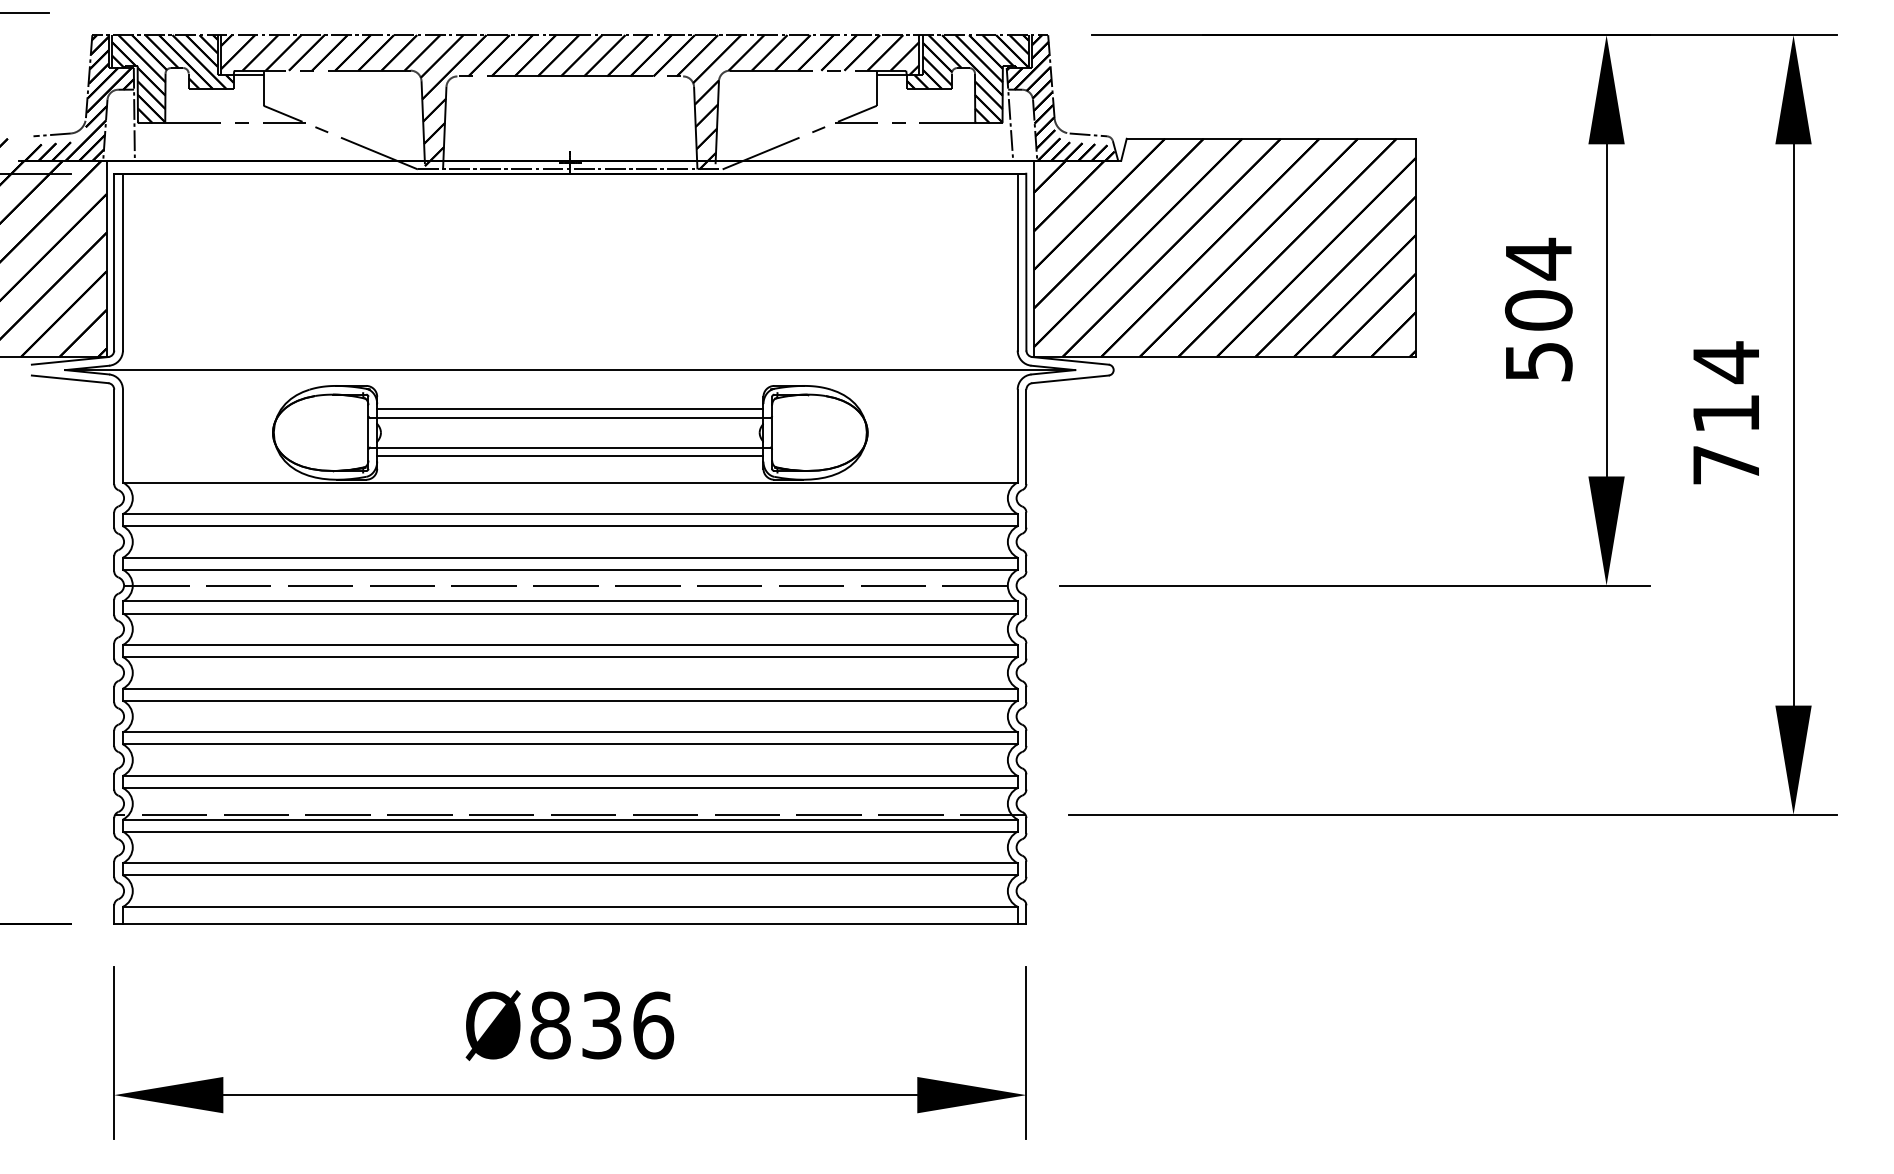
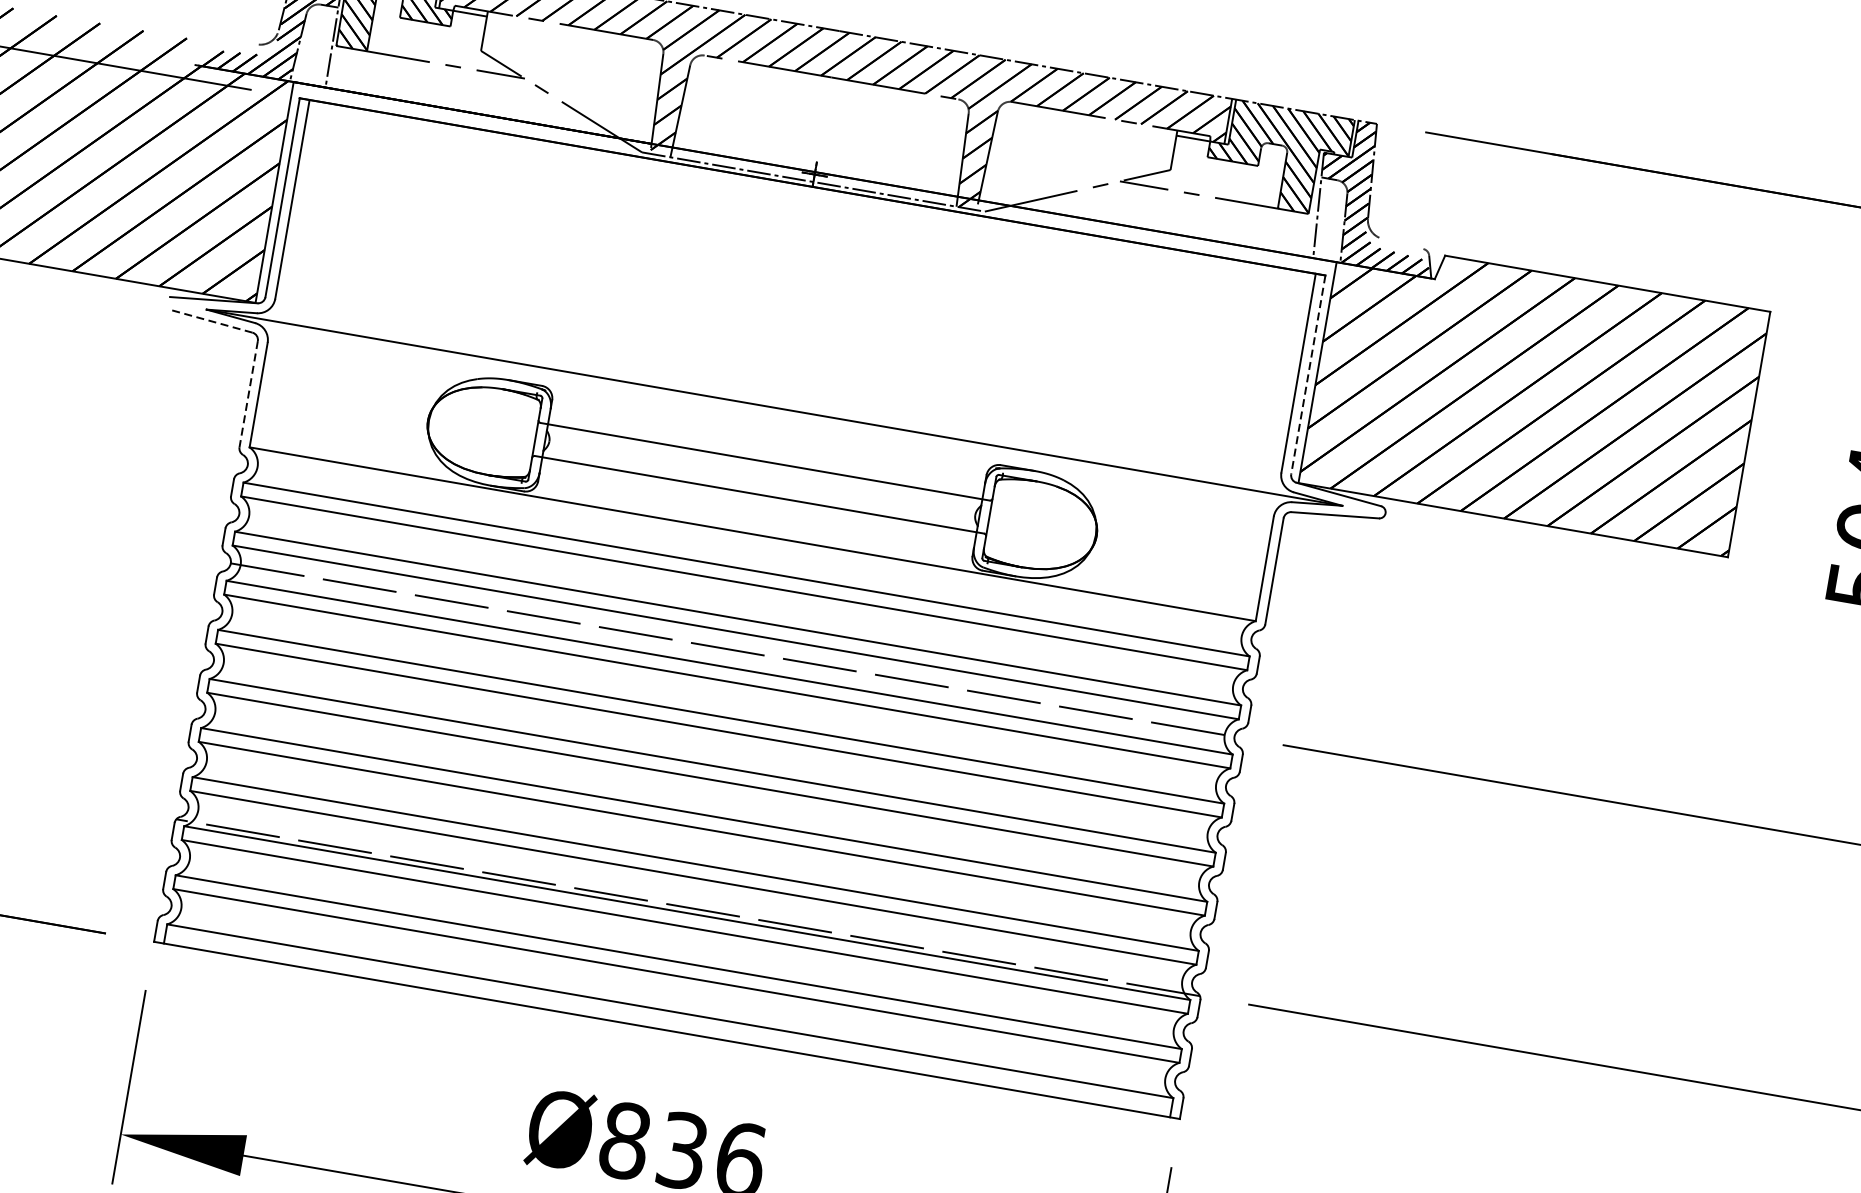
line: (51, 134) -> (236, 41), removed
line: (1088, 134) -> (1403, 243), removed
line: (1026, 262) -> (1308, 375), solid -> dashed
line: (69, 379) -> (209, 321), solid -> dashed
line: (570, 409) -> (767, 452), removed
line: (114, 437) -> (248, 394), solid -> dashed
line: (570, 456) -> (757, 504), removed

